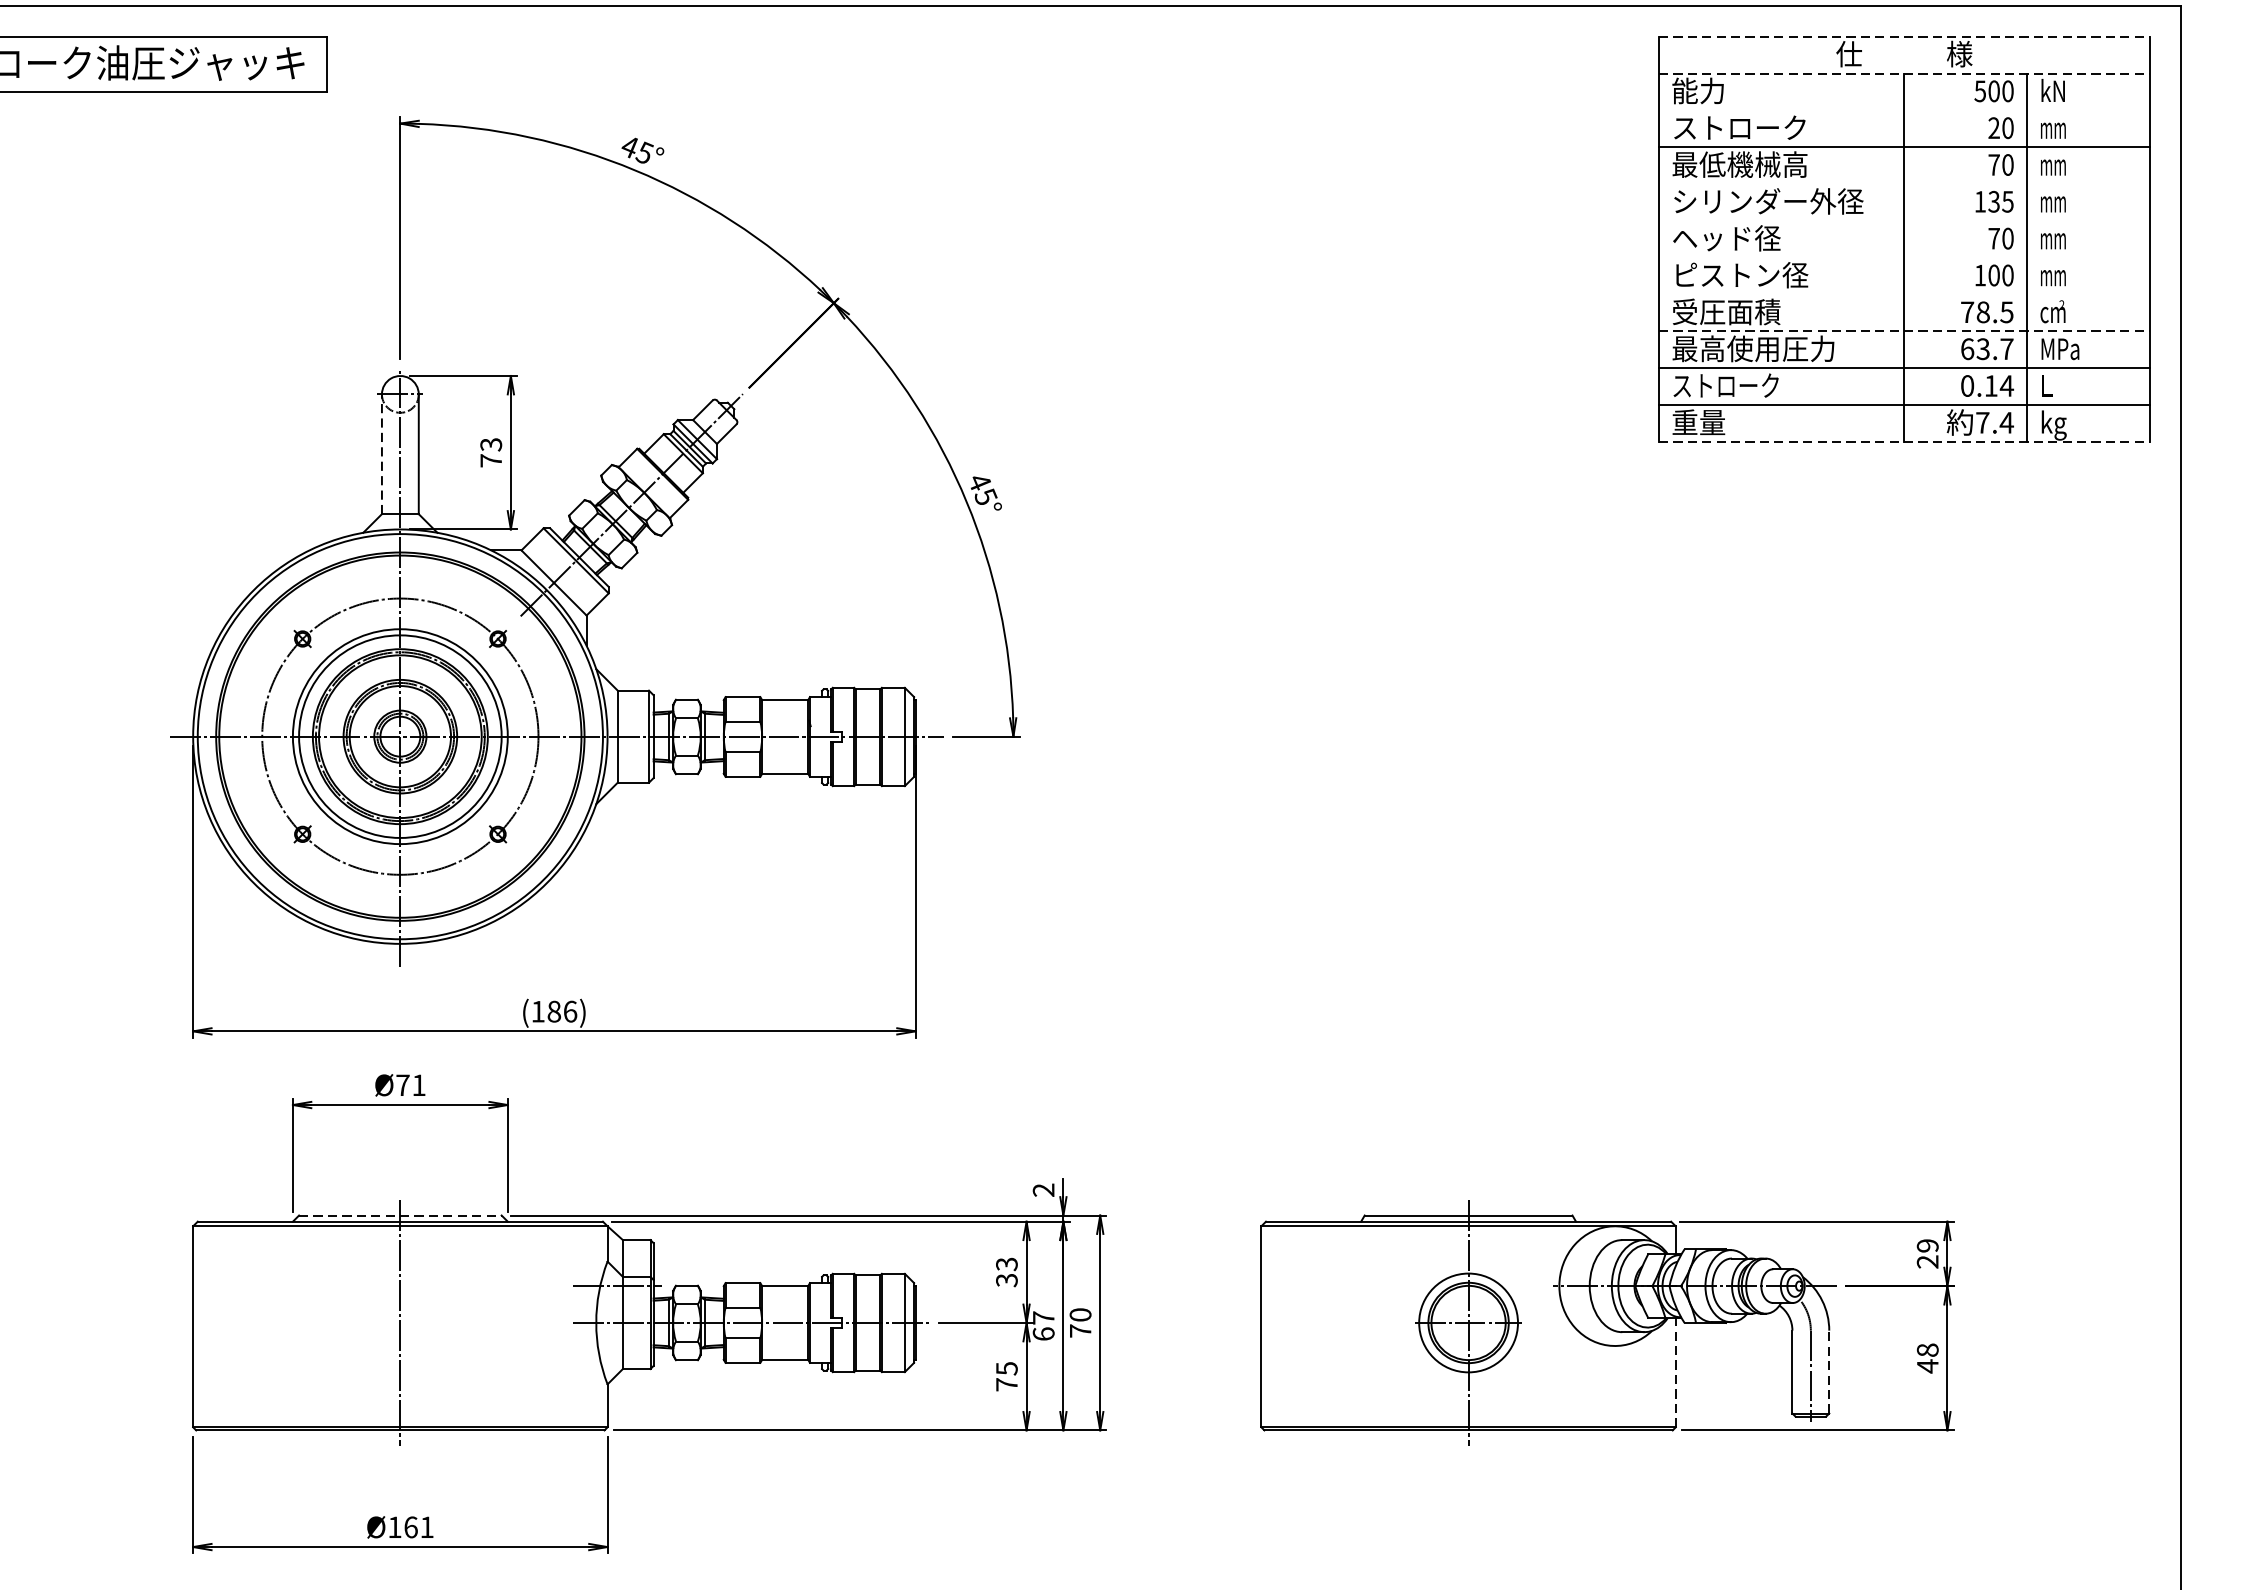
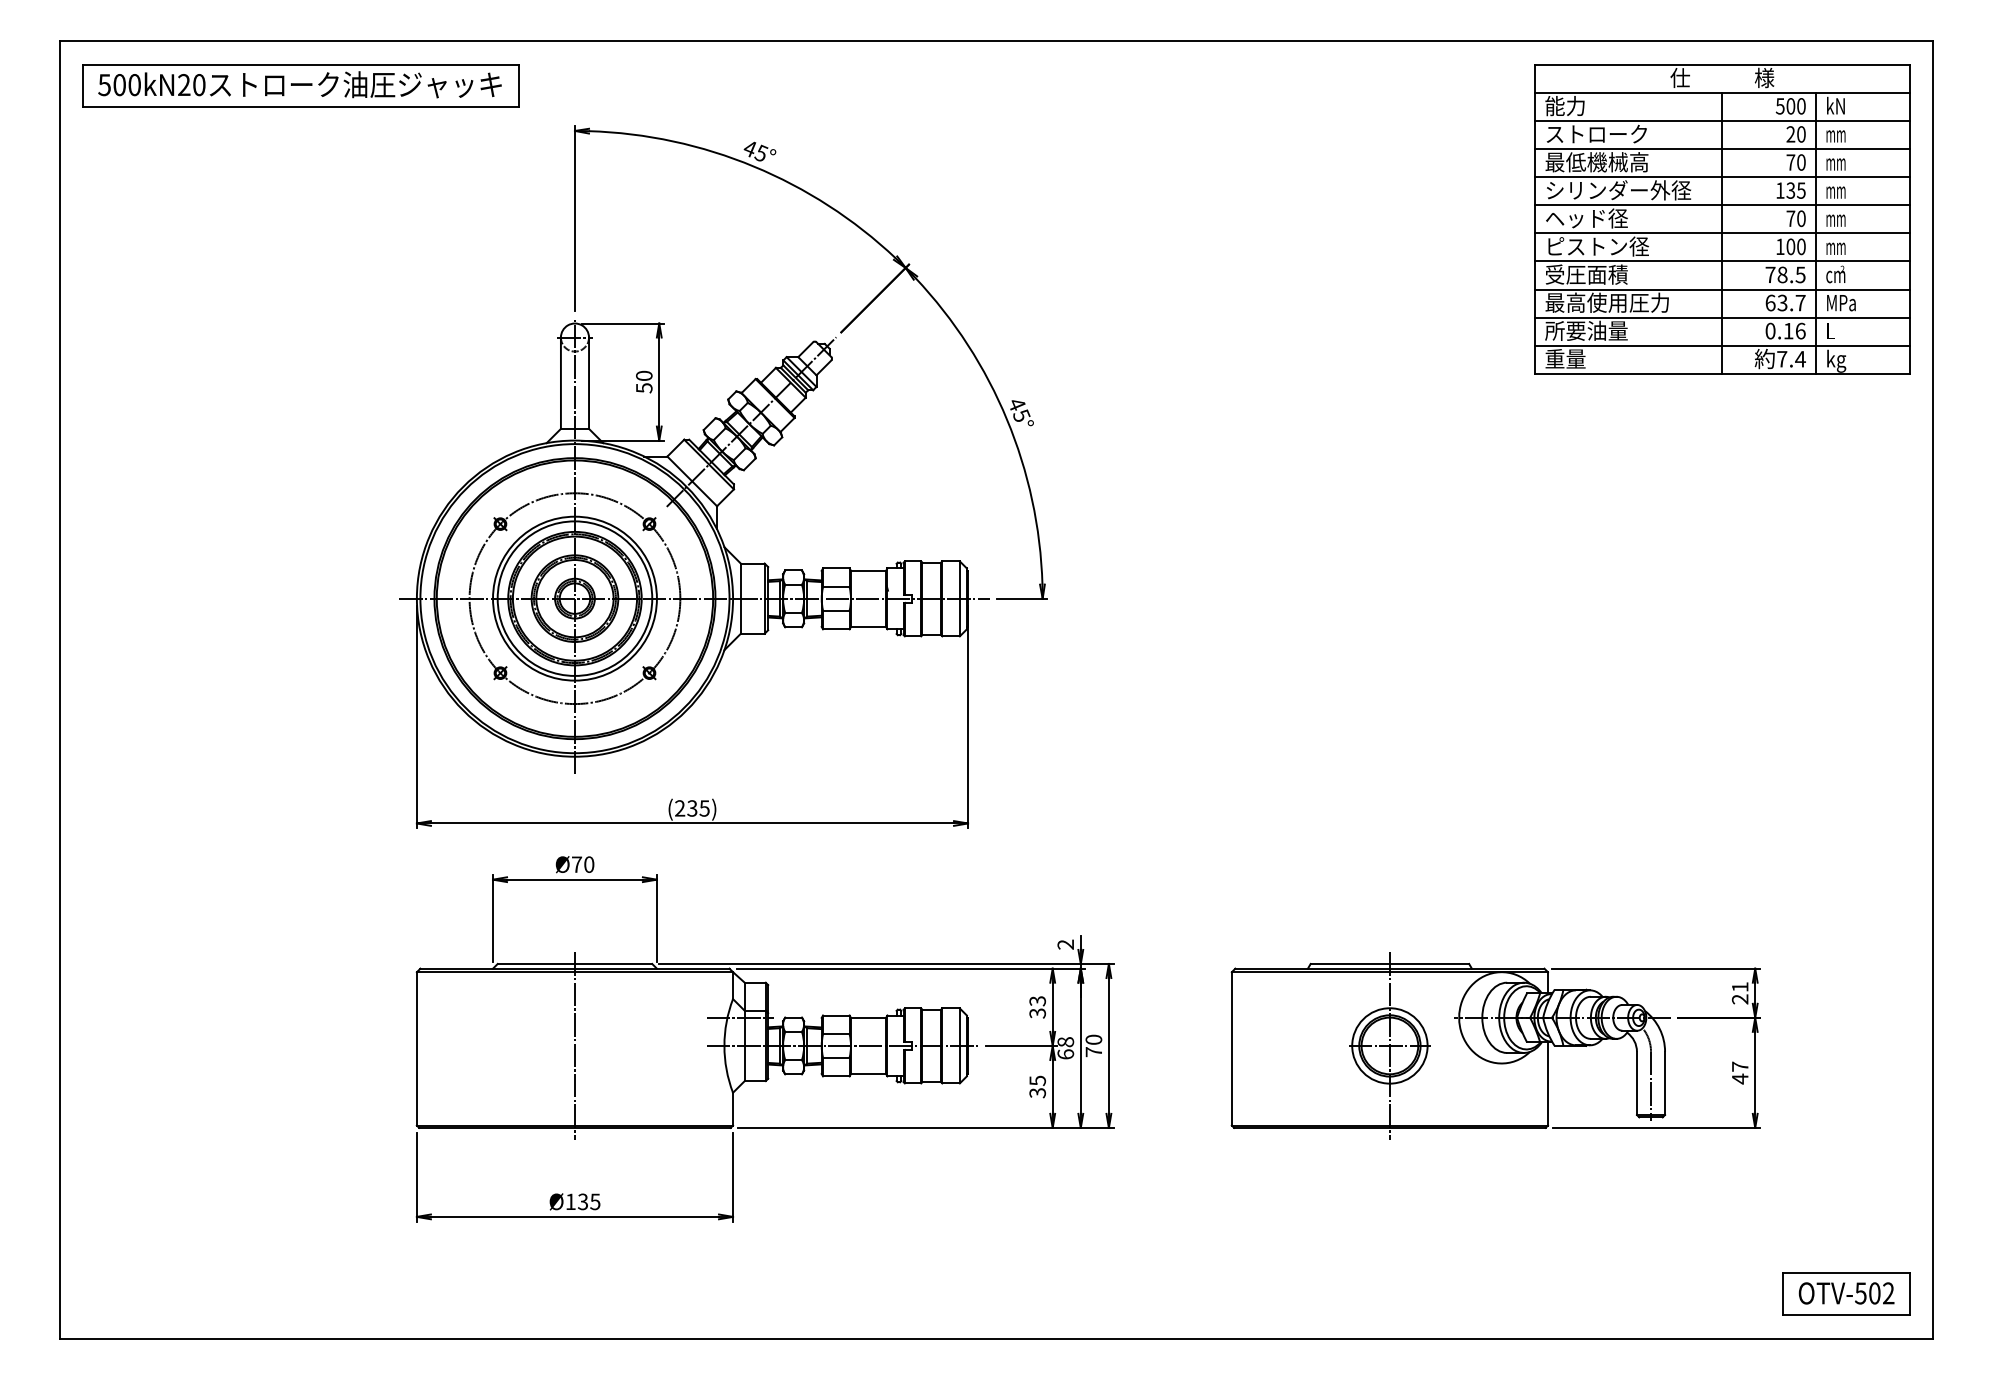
line: (1904, 36) -> (1722, 64), dashed -> solid
line: (1904, 73) -> (1722, 92), dashed -> solid
line: (1904, 109) -> (1722, 120), added
line: (1904, 184) -> (1722, 177), added
line: (1904, 221) -> (1722, 205), added
line: (1904, 258) -> (1722, 233), added
line: (1904, 294) -> (1722, 261), added
line: (1904, 331) -> (1722, 289), dashed -> solid
text: (1726, 385) -> (1586, 330), ストローク -> 所要油量
text: (2006, 385) -> (1800, 330), 0.14 -> 0.16
line: (1904, 441) -> (1722, 373), dashed -> solid
text: (491, 452) -> (644, 381), 73 -> 50
line: (381, 454) -> (560, 383), dashed -> solid
text: (554, 1011) -> (692, 808), (186) -> (235)
text: (419, 1085) -> (589, 864), Ø71 -> Ø70
line: (401, 1214) -> (575, 963), dashed -> solid
text: (1926, 1246) -> (1739, 987), 29 -> 21
text: (1043, 1318) -> (1065, 1042), 67 -> 68
text: (1928, 1349) -> (1740, 1066), 48 -> 47
line: (1829, 1372) -> (1665, 1083), dashed -> solid
line: (1675, 1373) -> (1547, 1084), dashed -> solid
text: (1006, 1385) -> (1037, 1093), 75 -> 35
text: (419, 1526) -> (589, 1201), Ø161 -> Ø135

